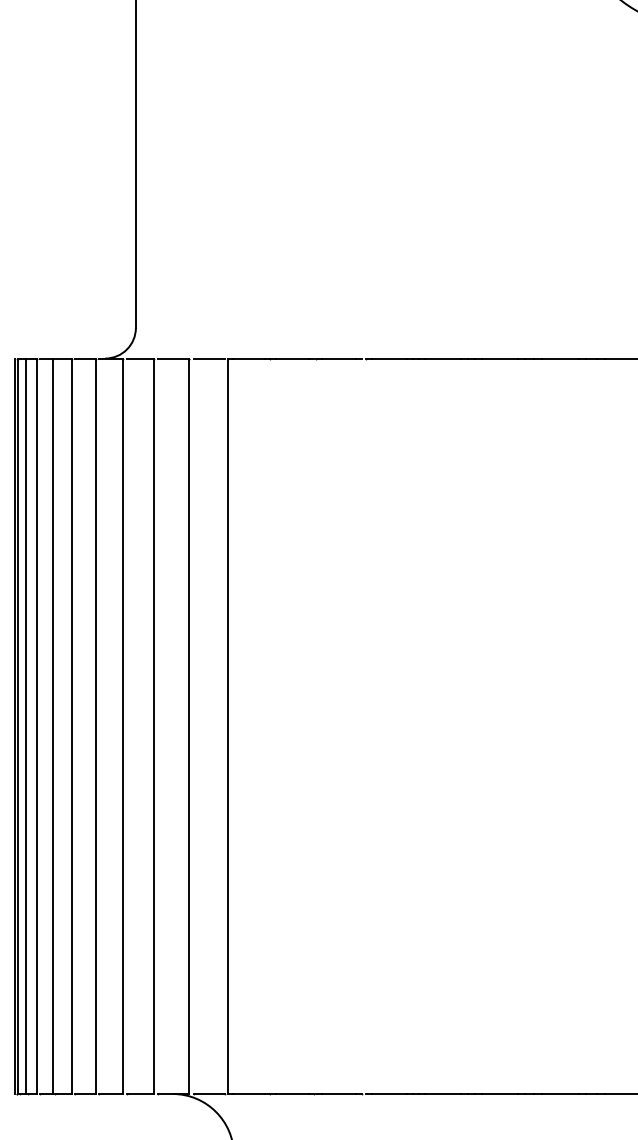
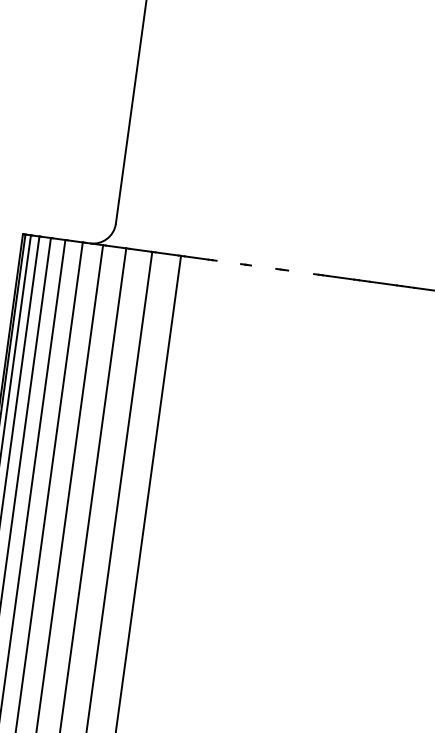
line: (291, 358) -> (228, 262), removed
line: (338, 358) -> (263, 267), removed
line: (388, 358) -> (300, 272), removed

